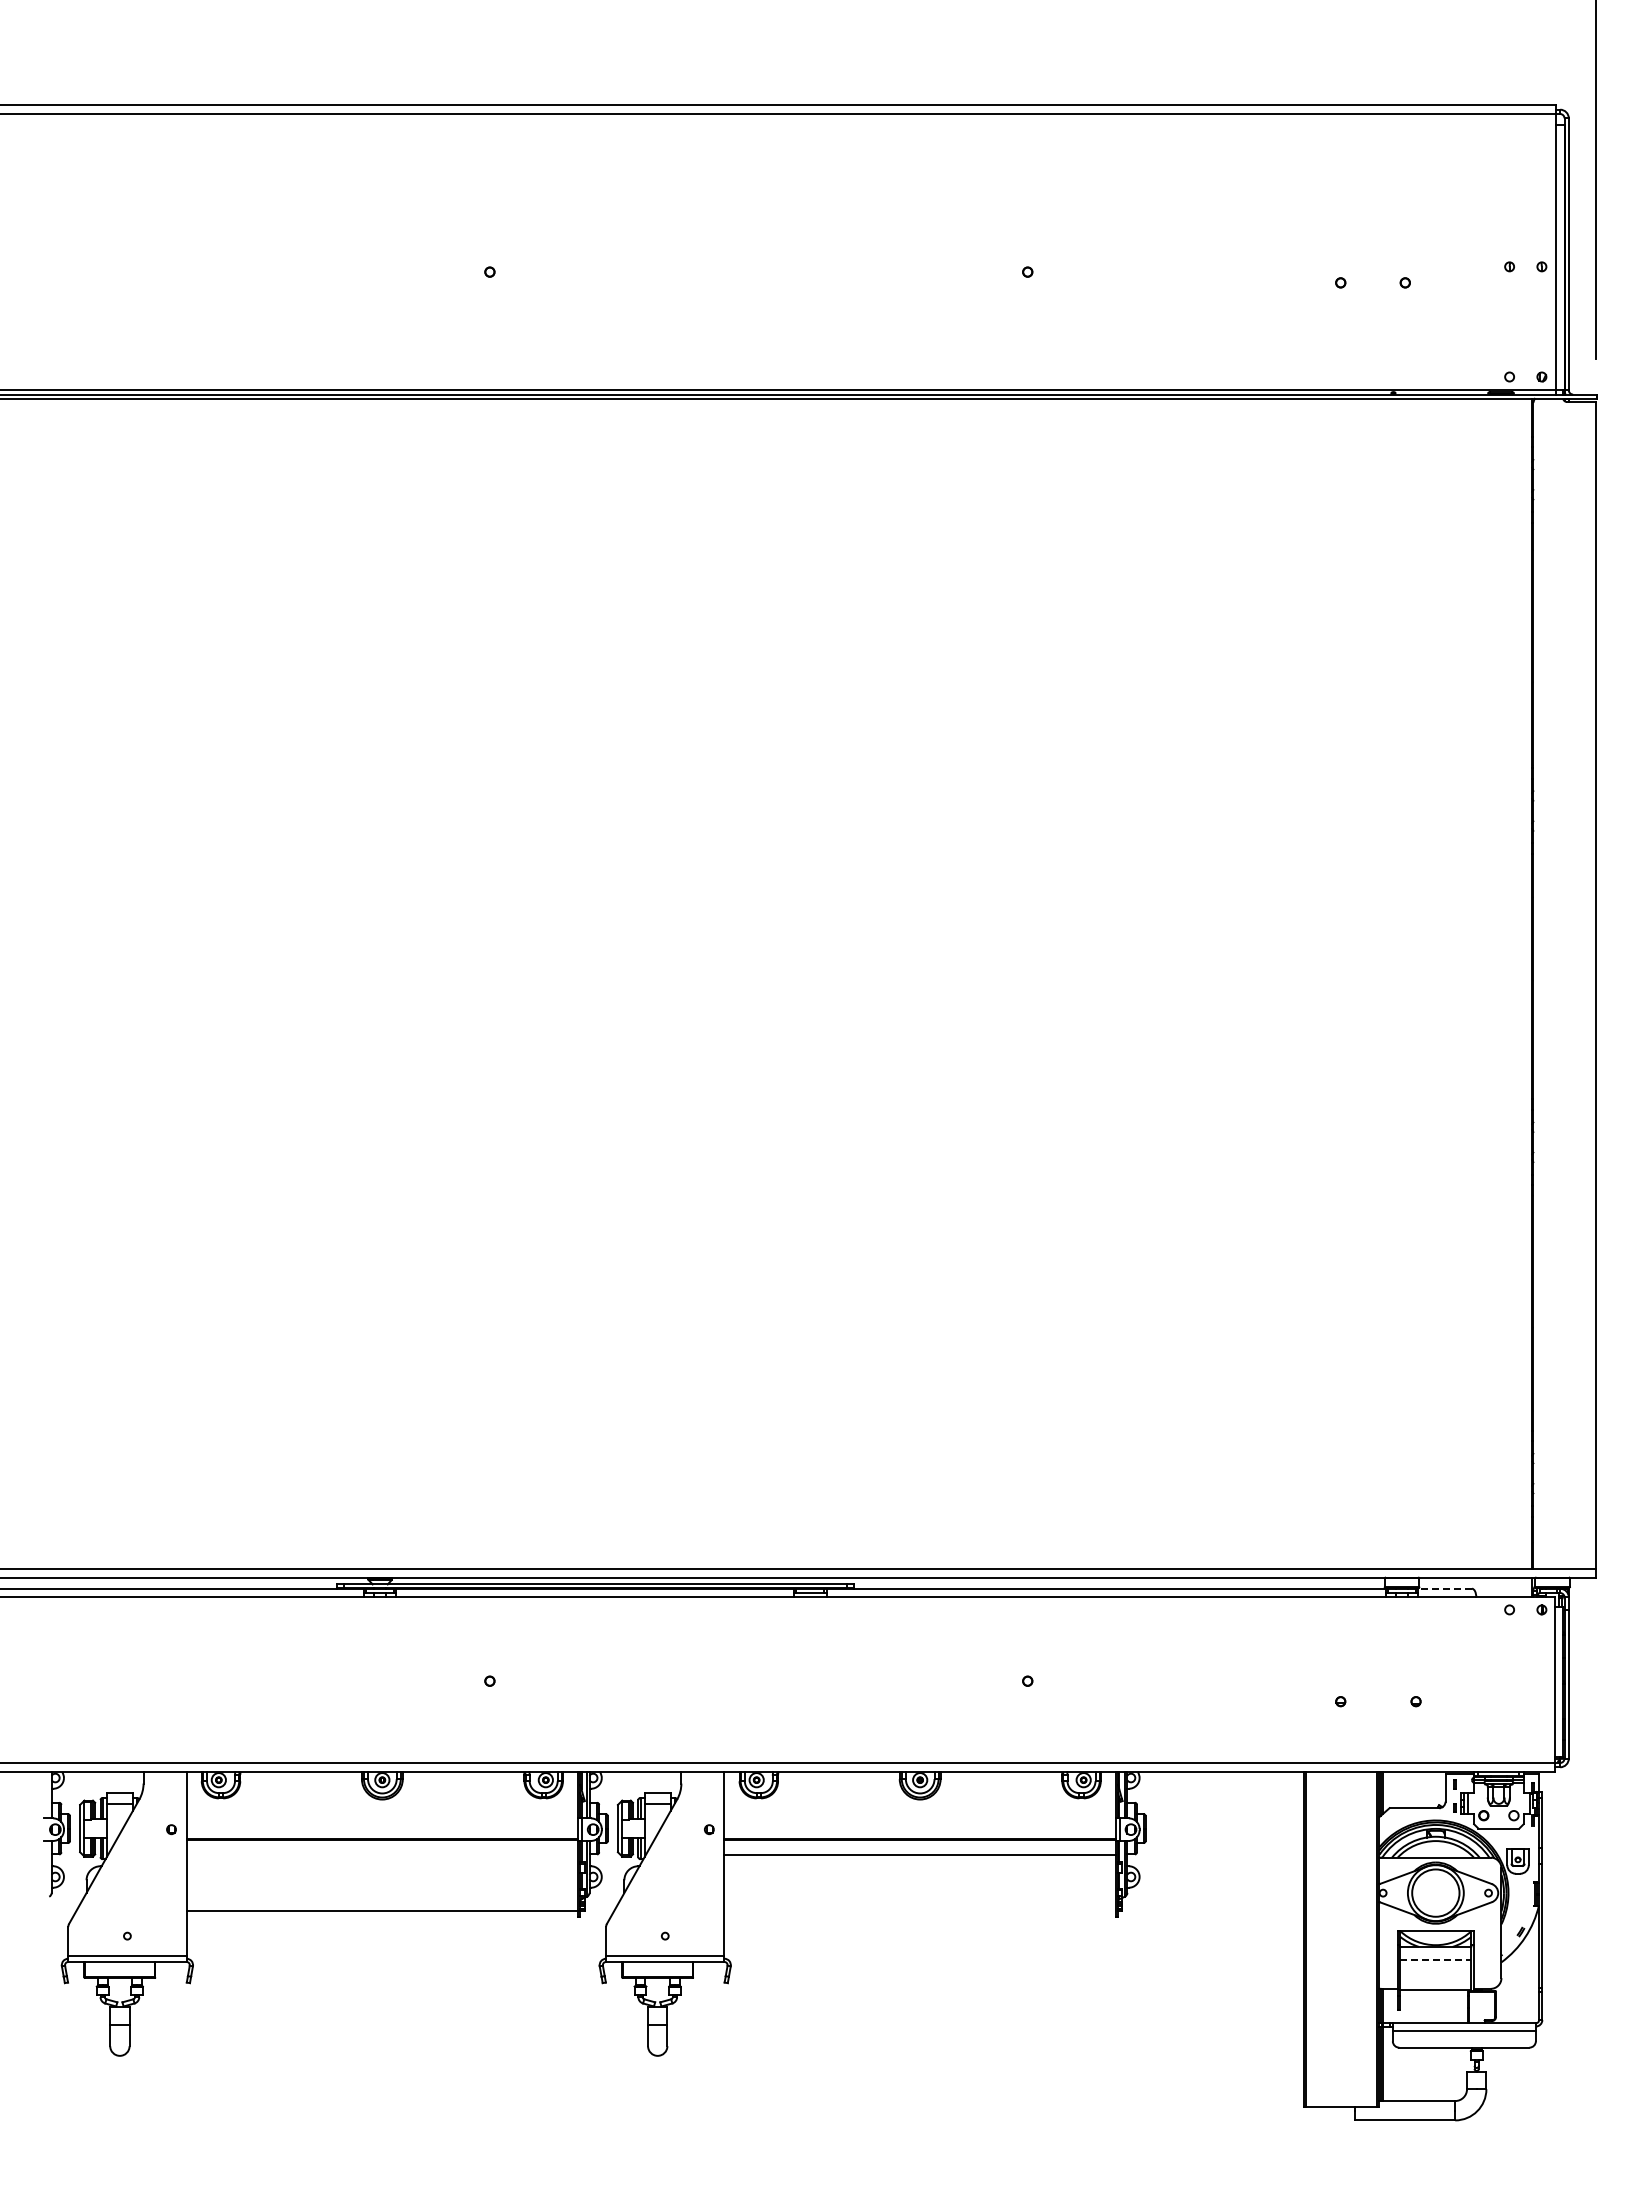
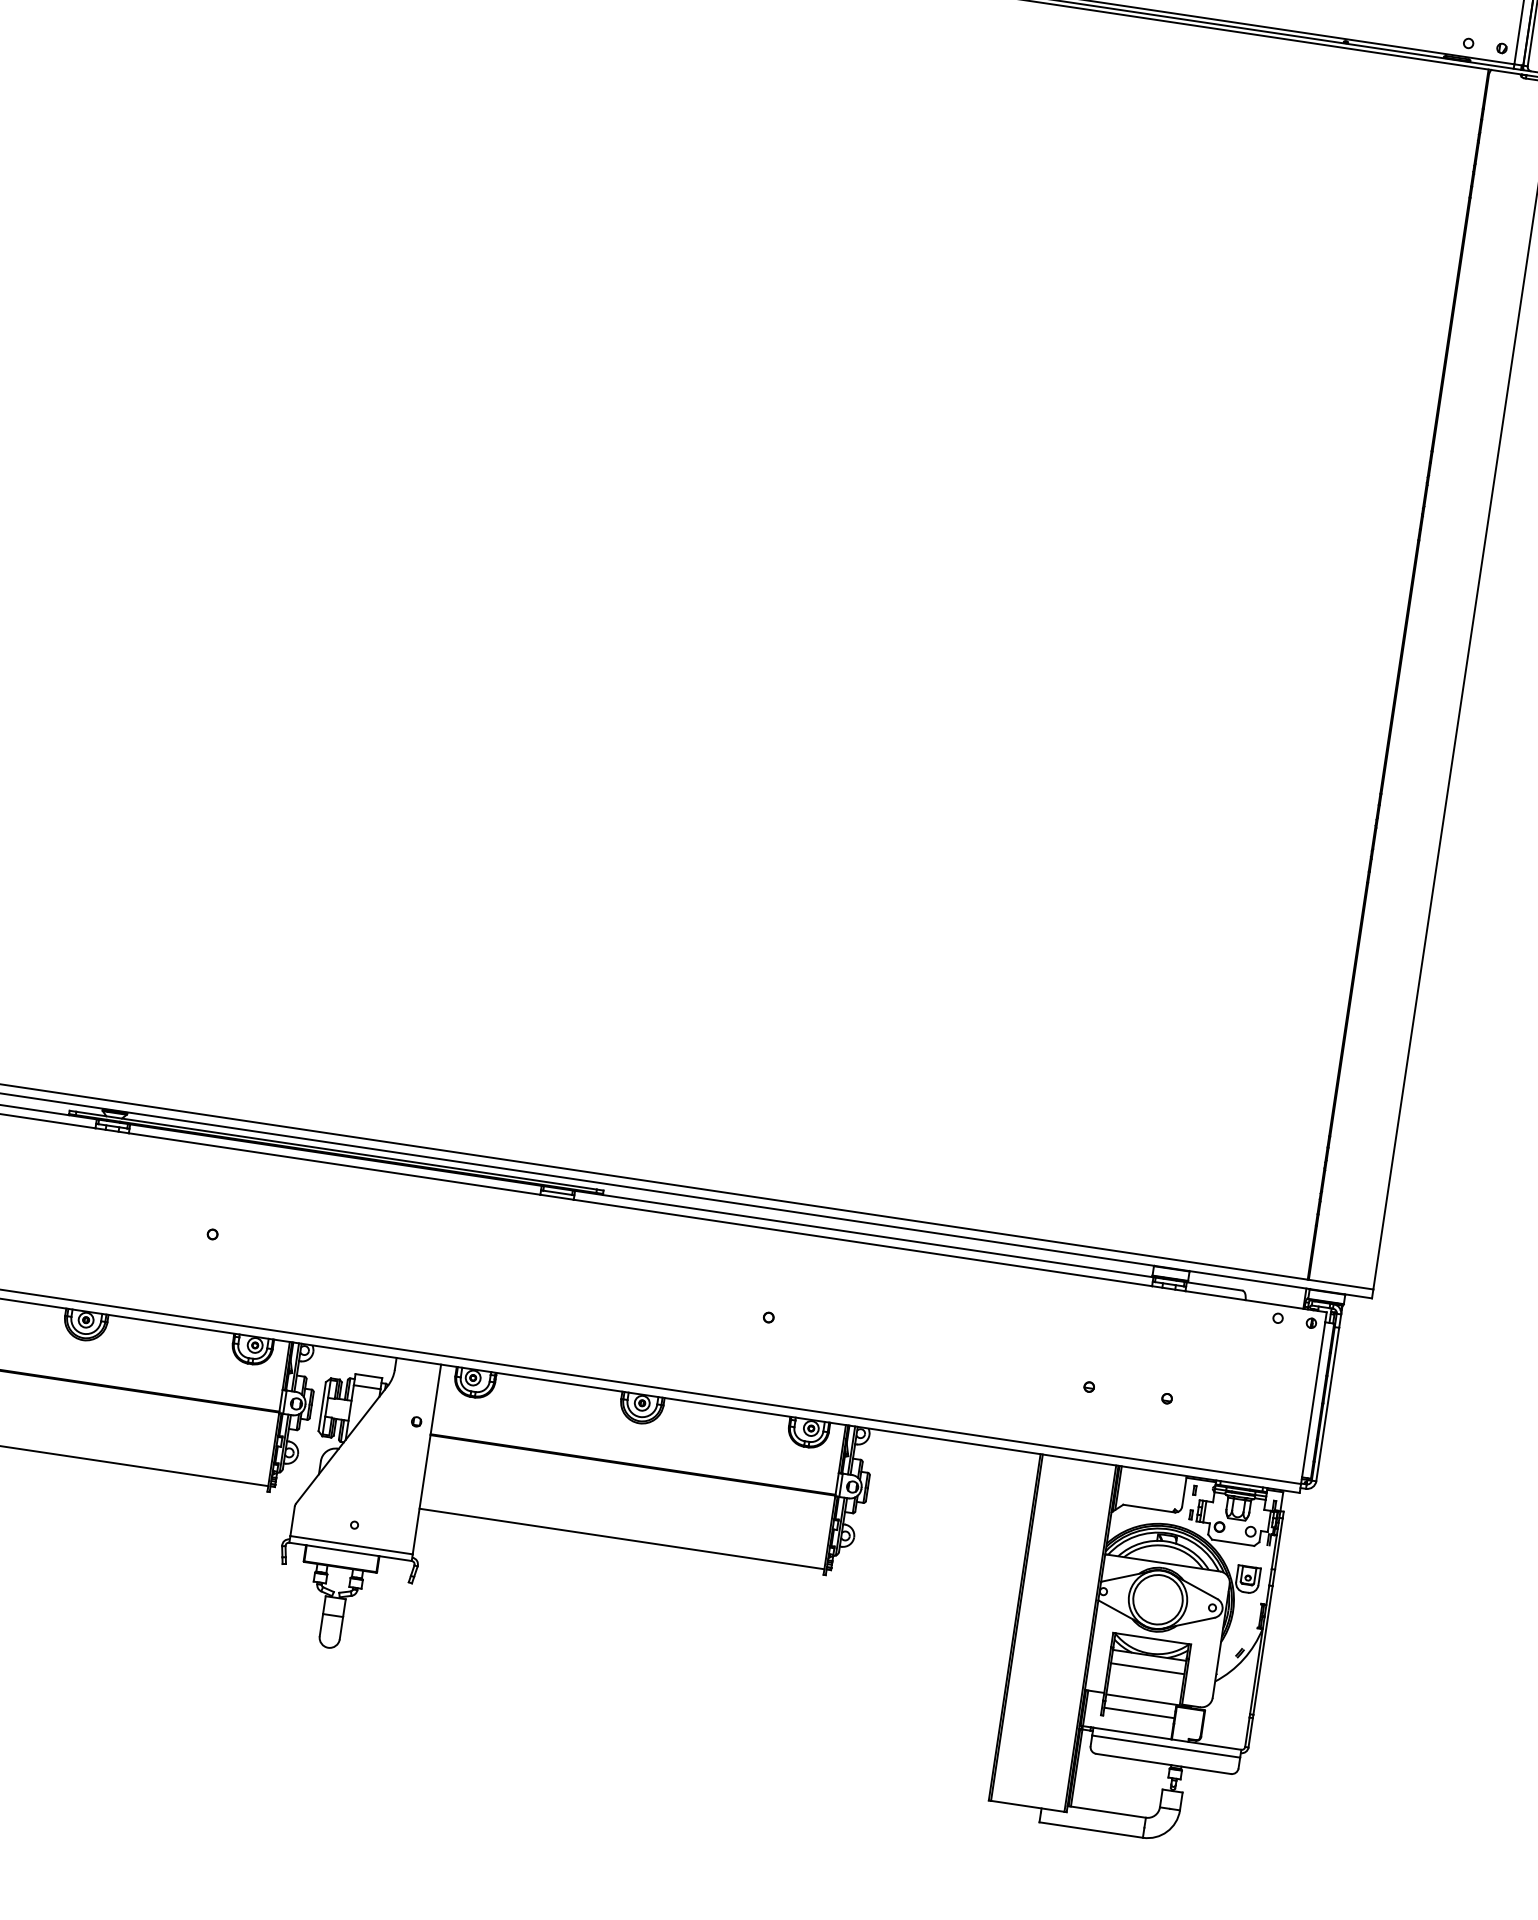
line: (1445, 1588) -> (1215, 1286), dashed -> solid
line: (919, 1855) -> (621, 1538), moved
line: (1436, 1959) -> (1148, 1668), dashed -> solid
line: (1434, 2002) -> (1139, 1712), added

